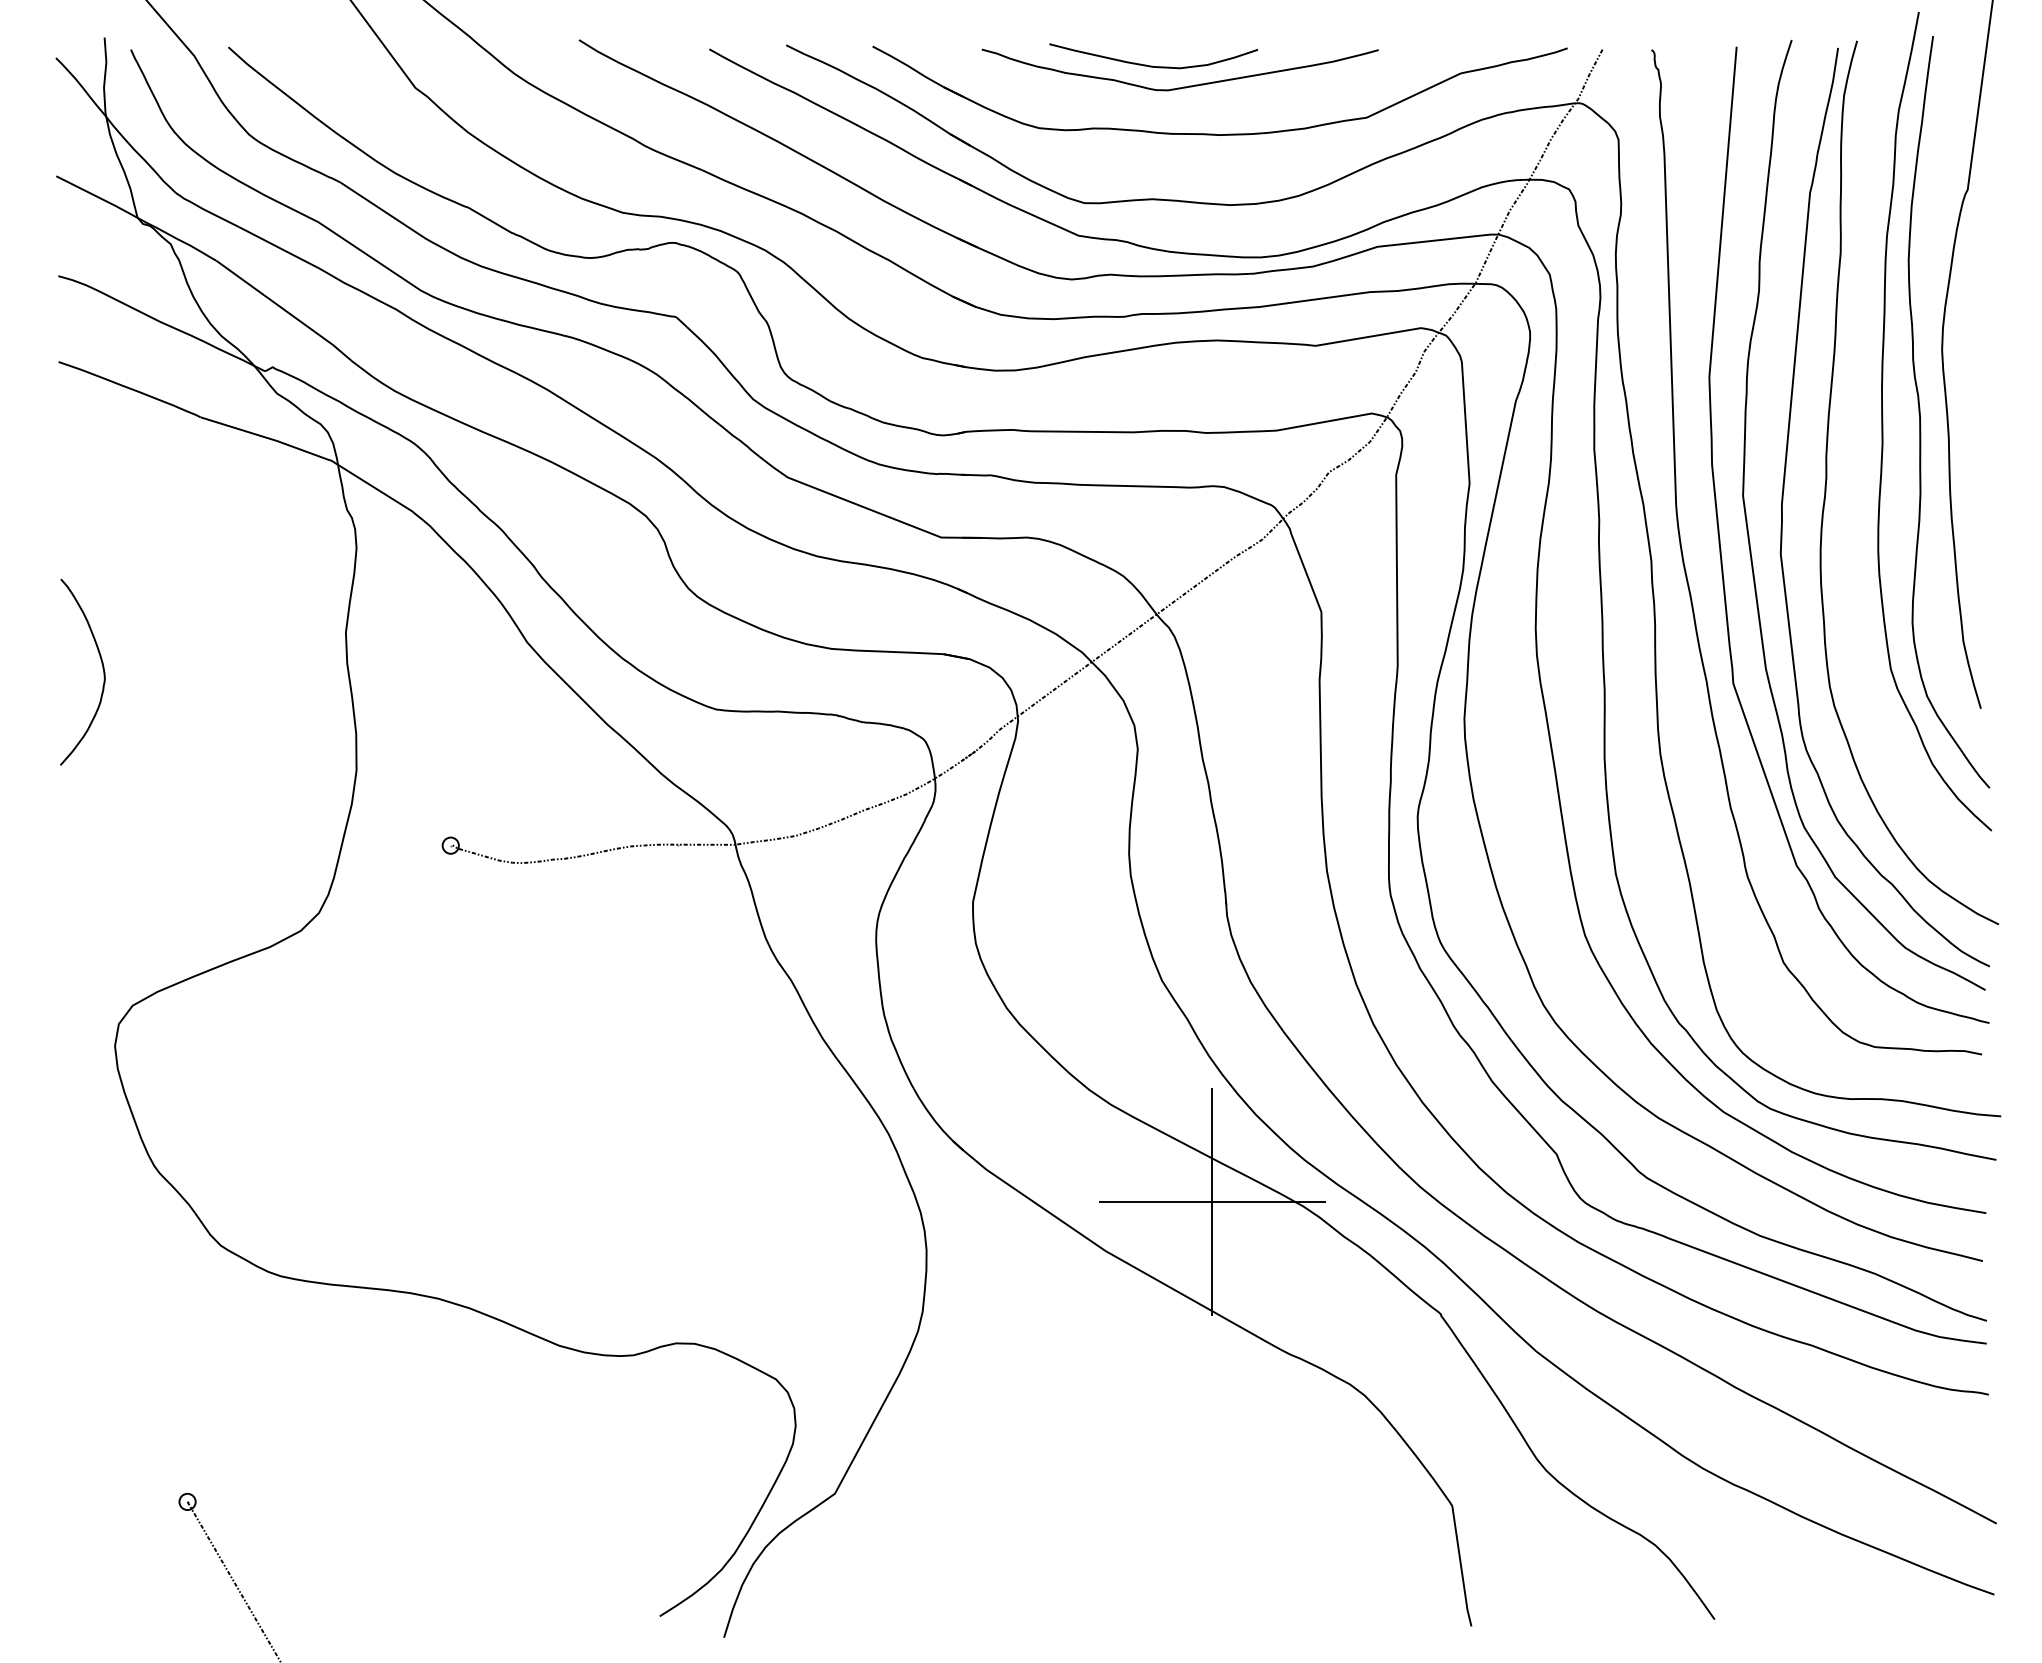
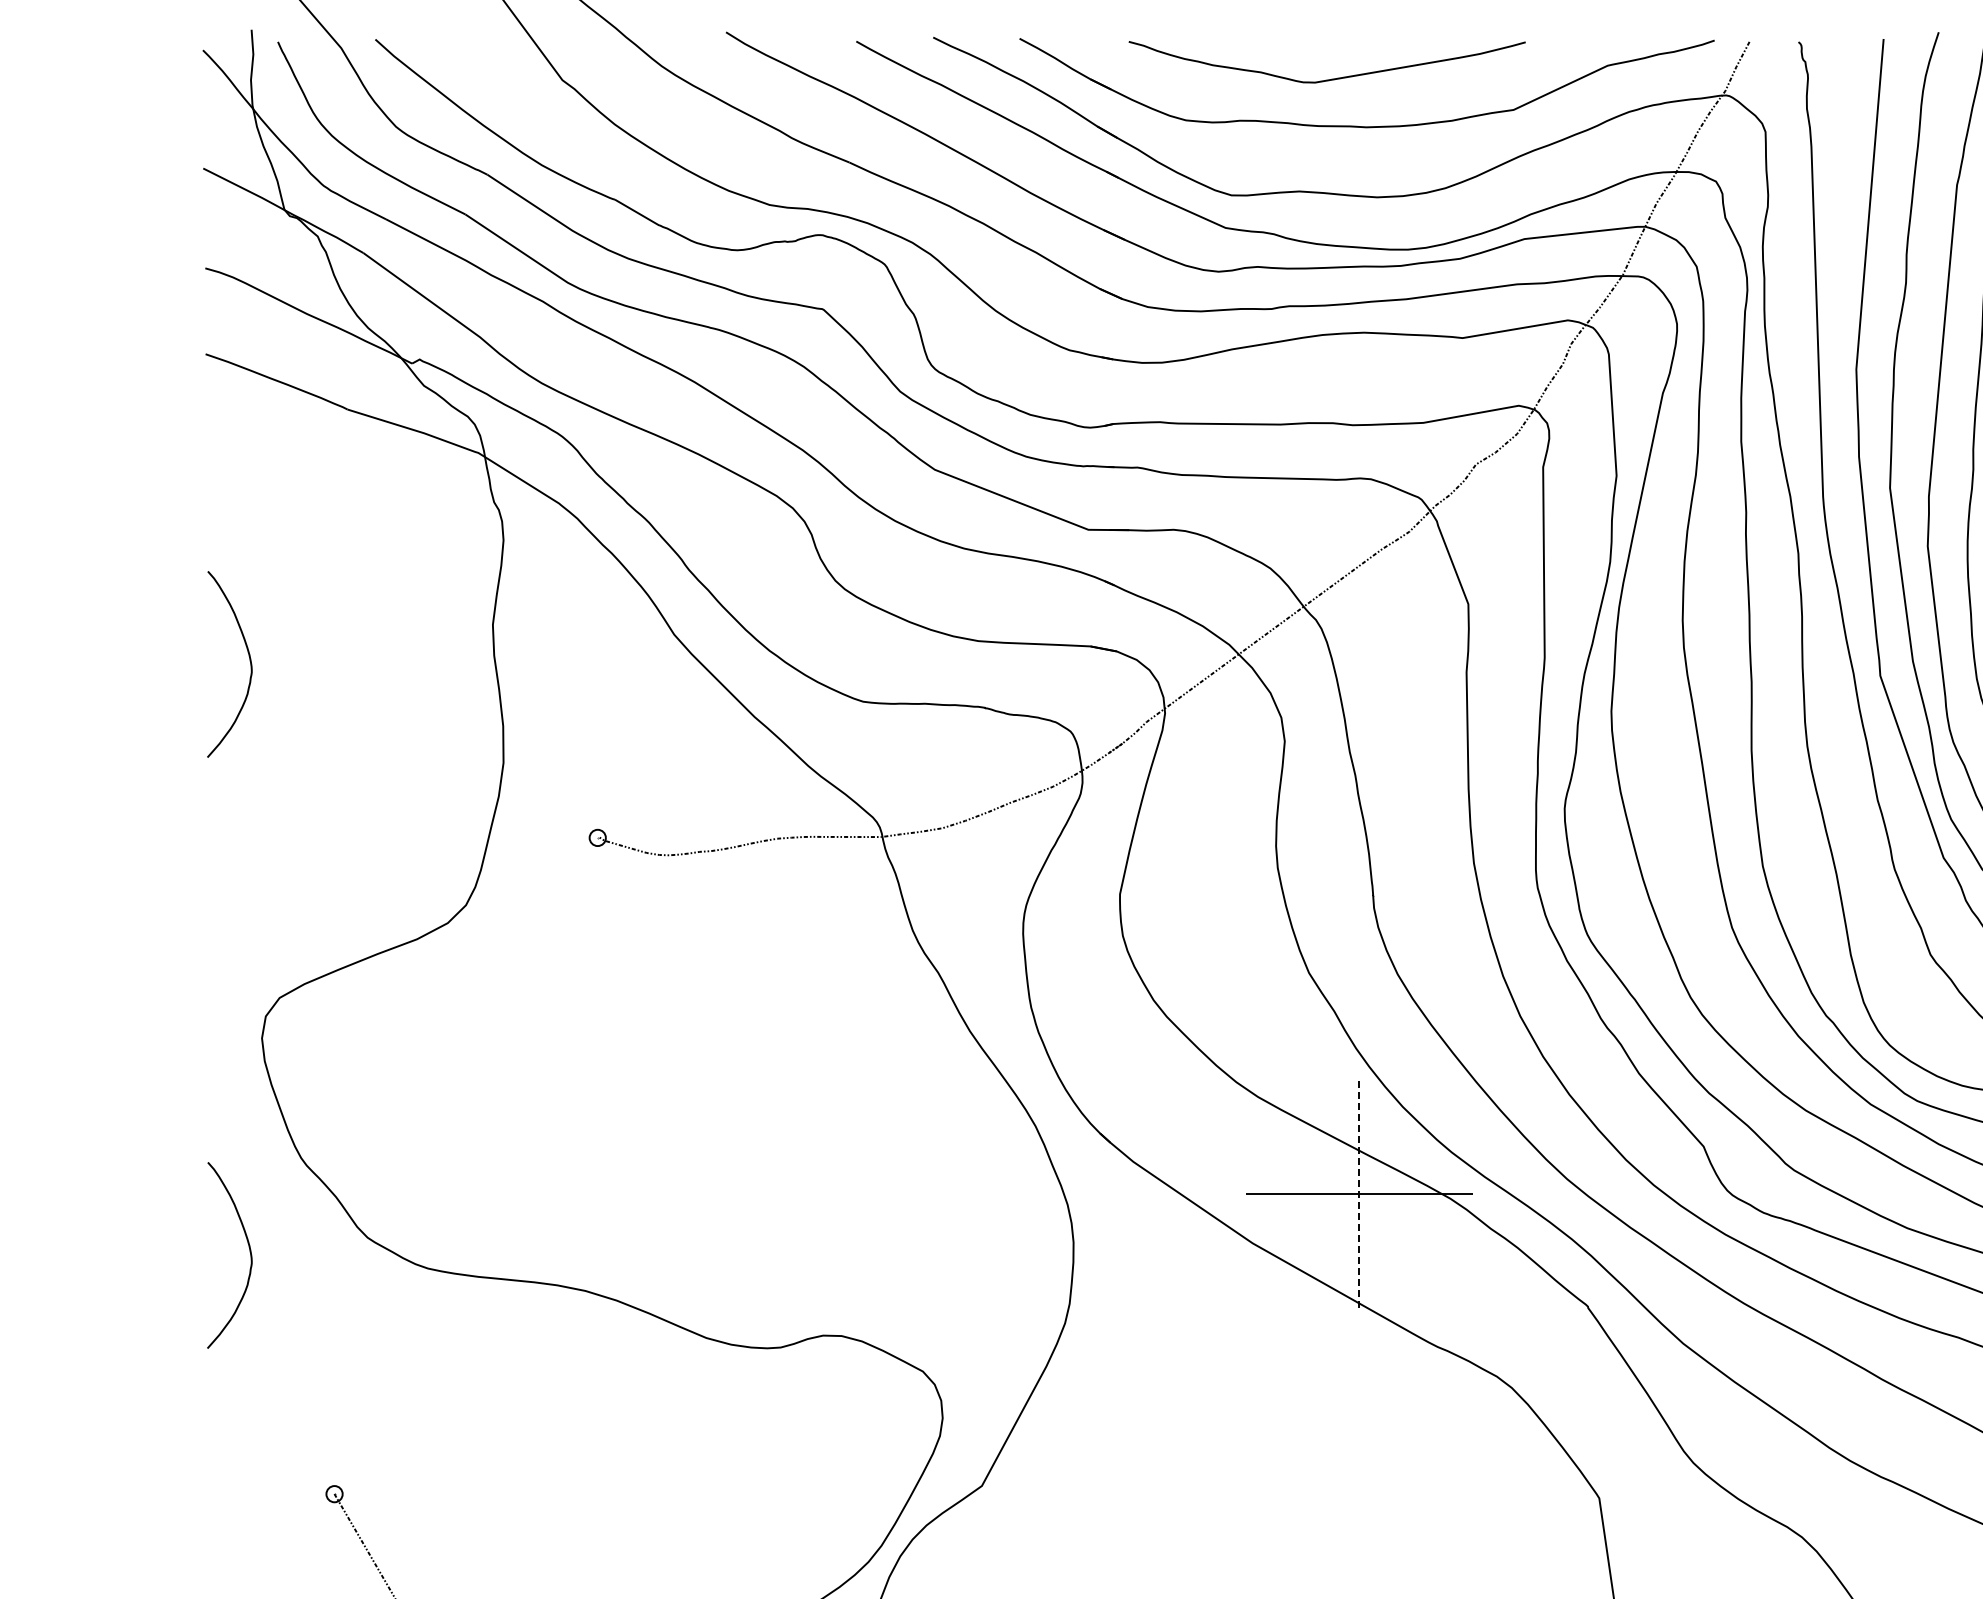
curve: (1152, 65) -> (1299, 57), removed
line: (1212, 1202) -> (1359, 1194), solid -> dashed
curve: (102, 1259) -> (249, 1251), added

